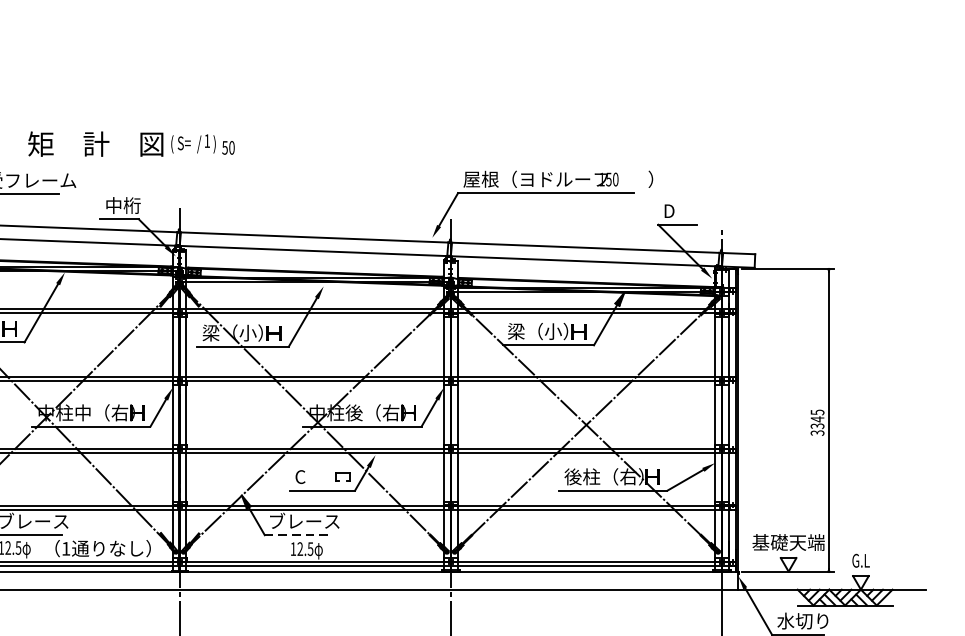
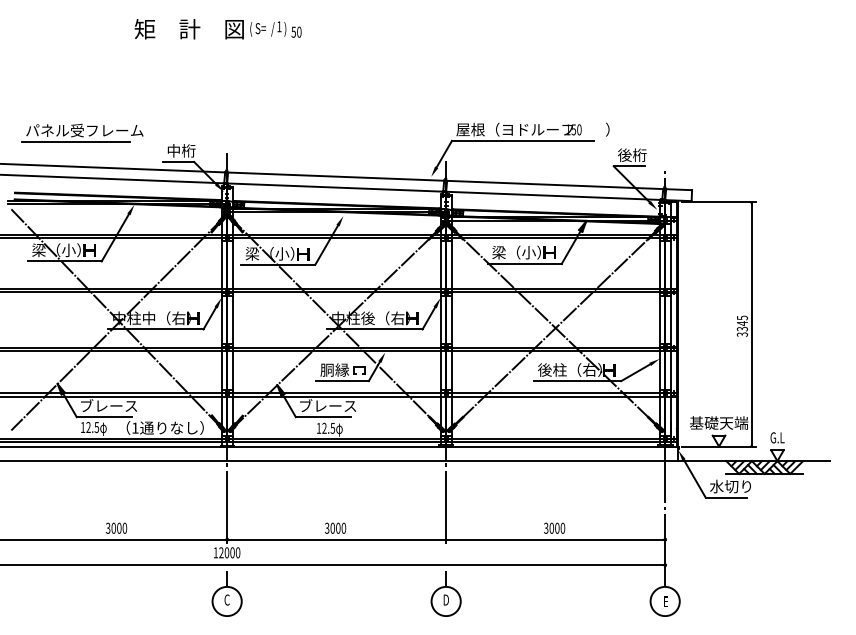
text: (130, 144) -> (217, 29), moved
text: (681, 211) -> (632, 155), D -> 後桁
text: (312, 476) -> (334, 369), C -> 胴縁
line: (299, 535) -> (323, 417), dashed -> solid

